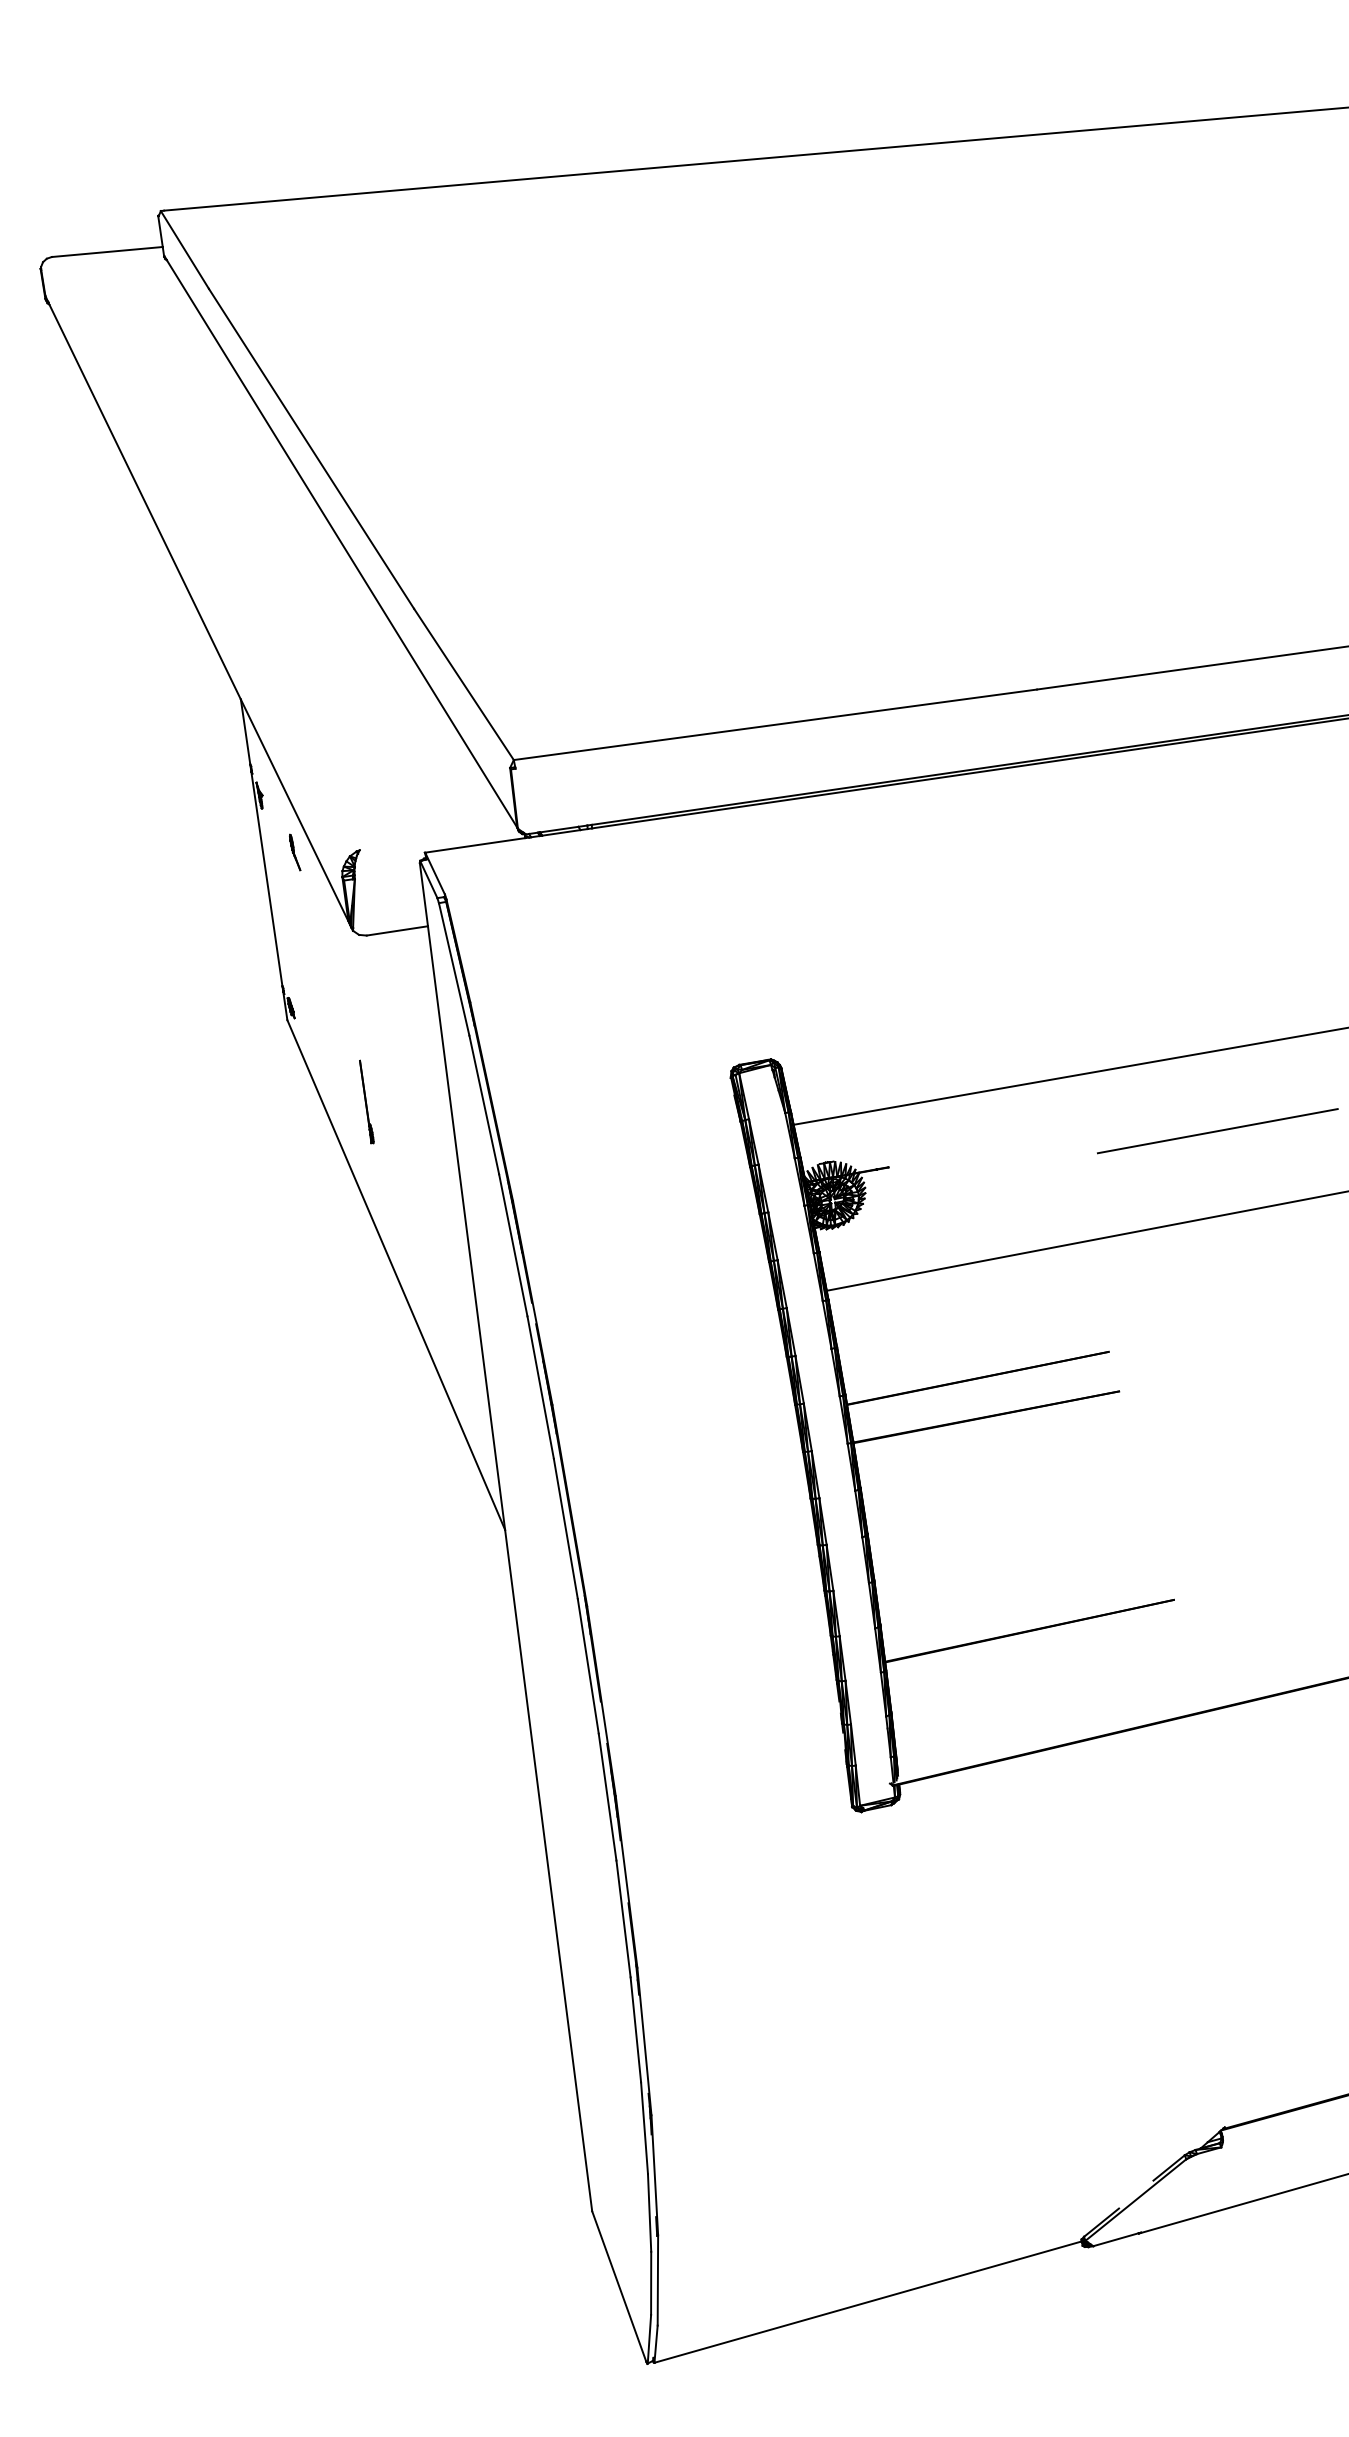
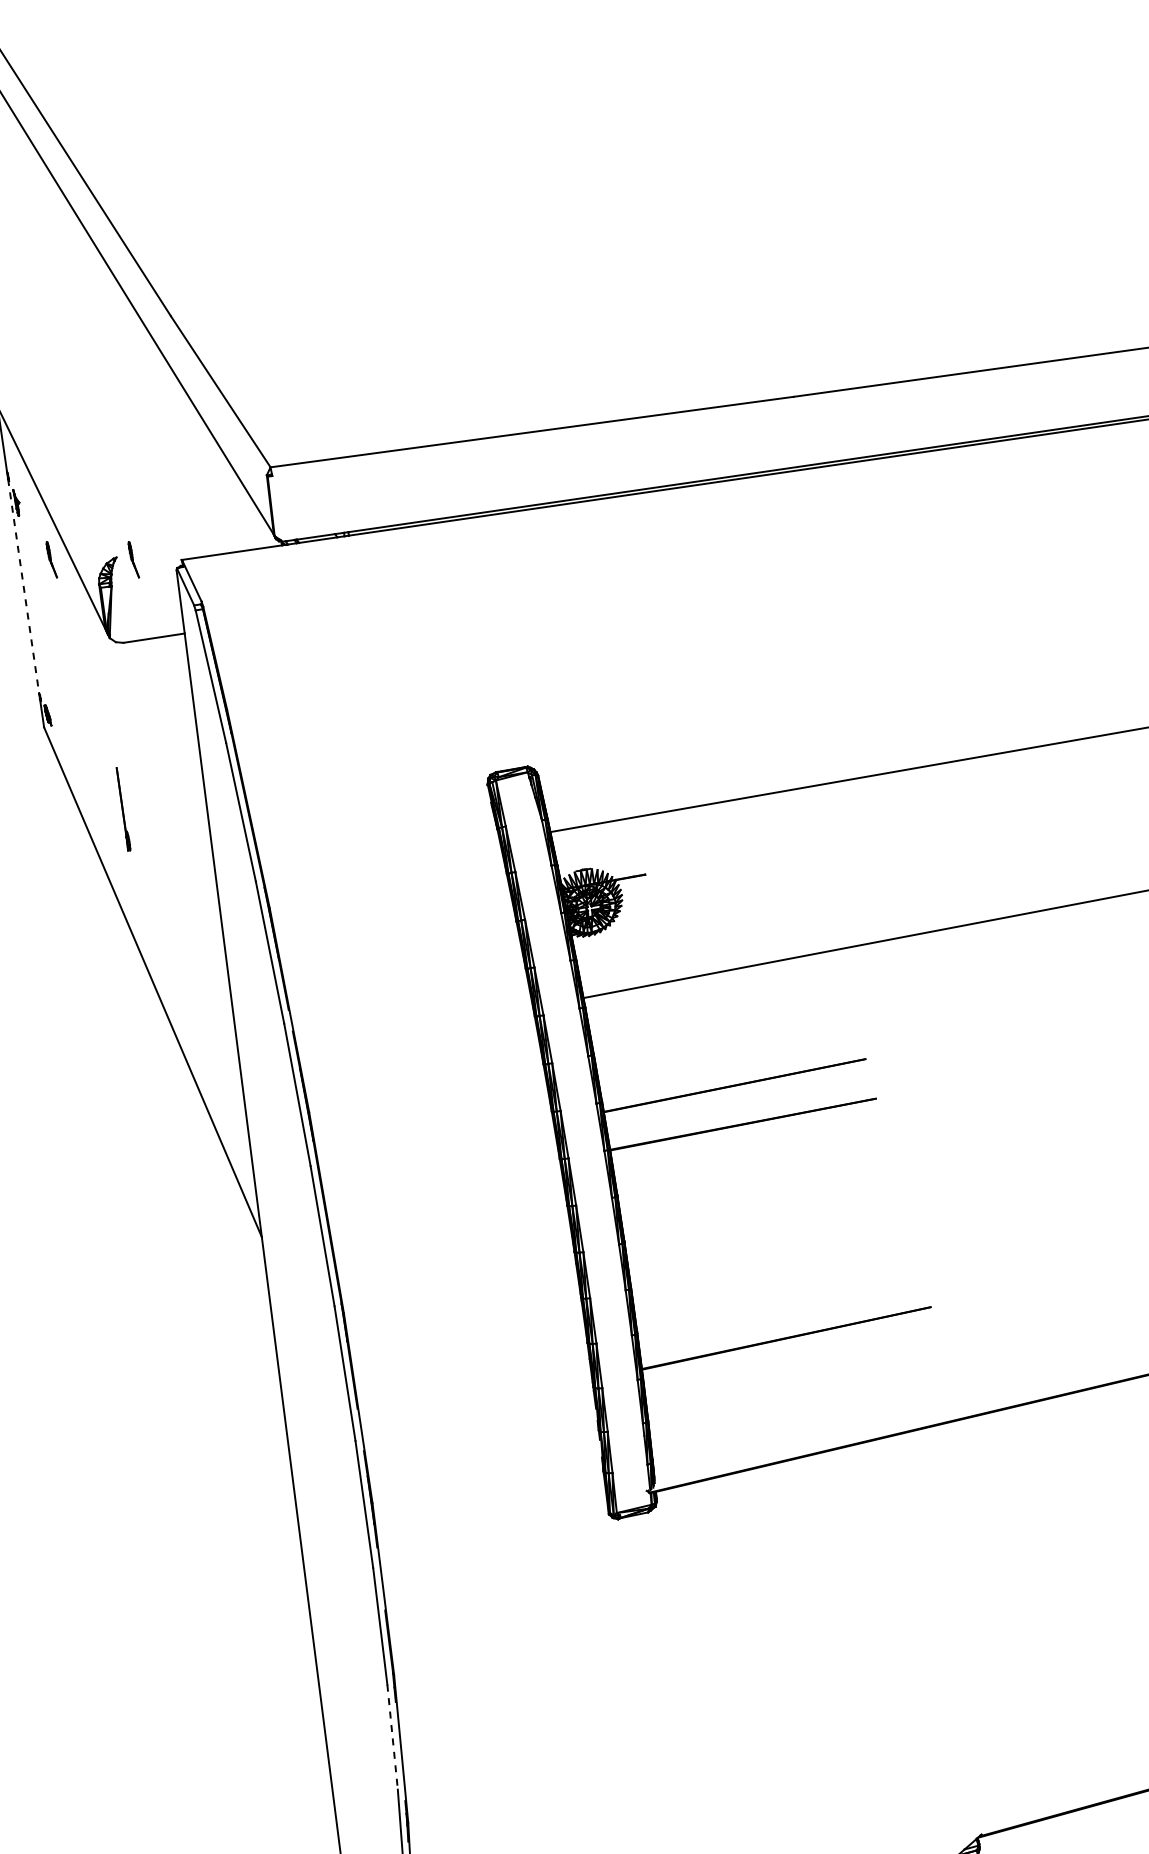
part: (377, 852) -> (134, 559), added
line: (266, 879) -> (23, 586), solid -> dashed
line: (1217, 1131) -> (974, 838), removed
line: (635, 2029) -> (392, 1736), solid -> dashed

